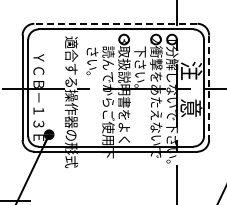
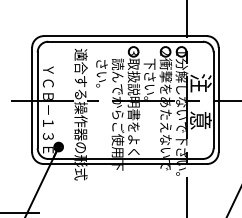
line: (115, 24) -> (125, 36), dashed -> solid
line: (208, 88) -> (218, 100), dashed -> solid

